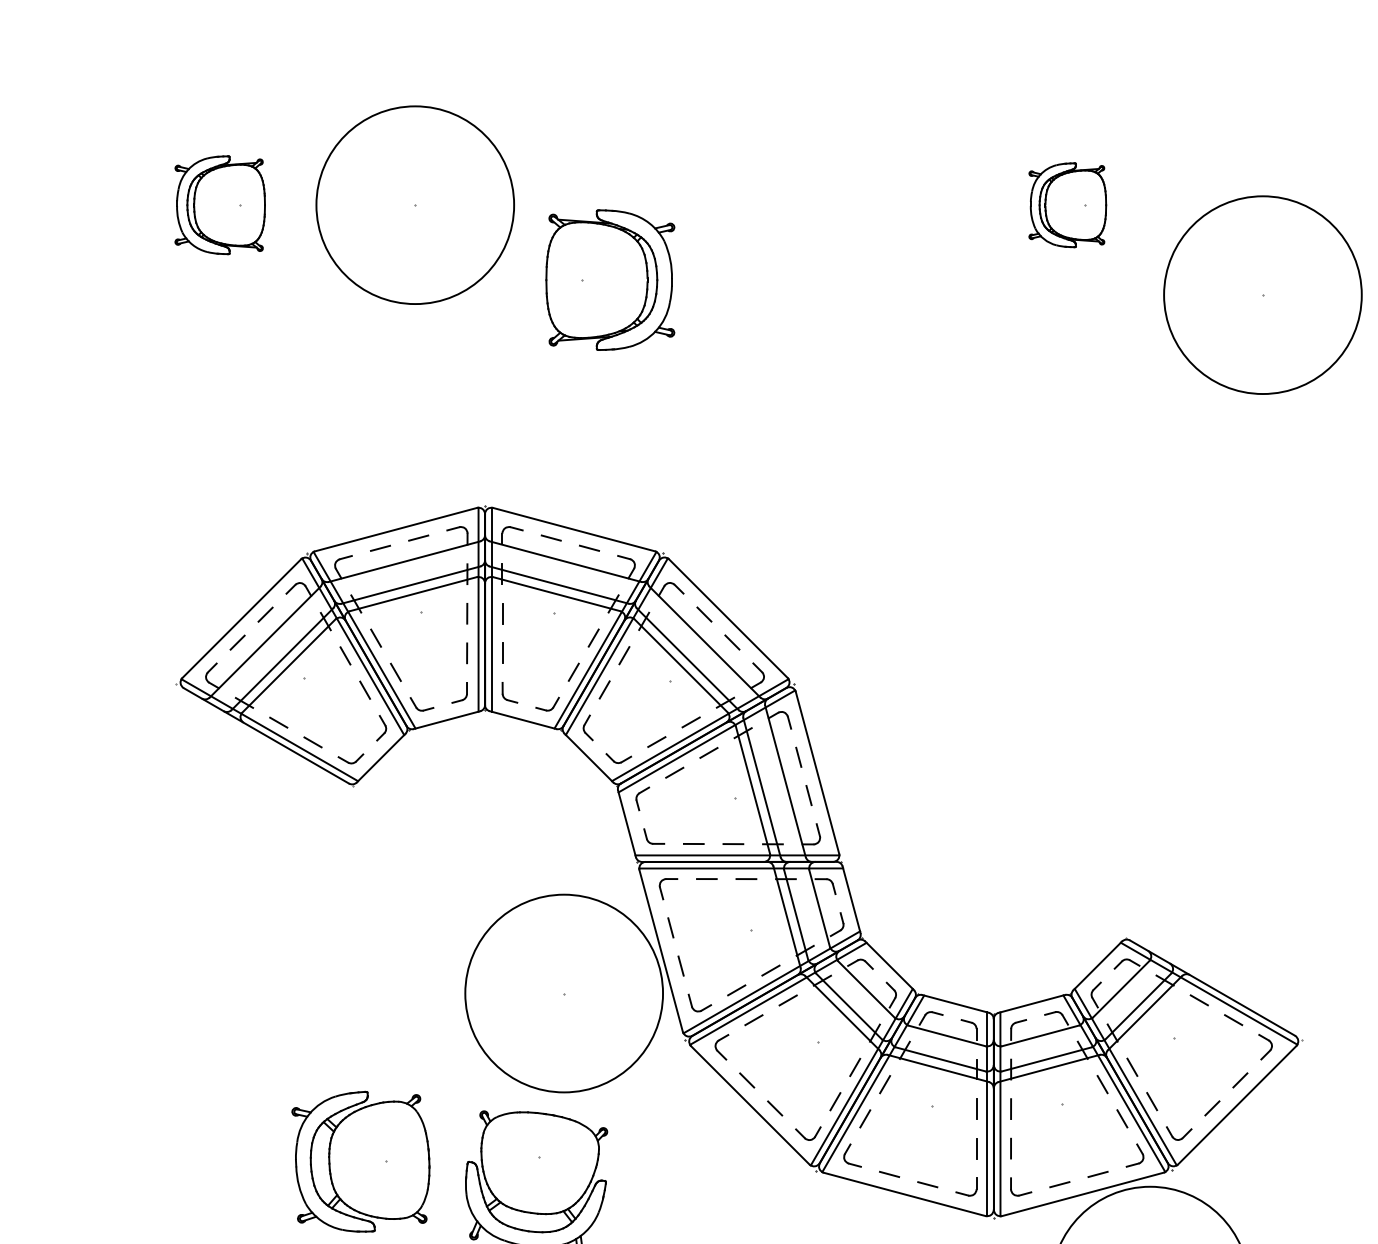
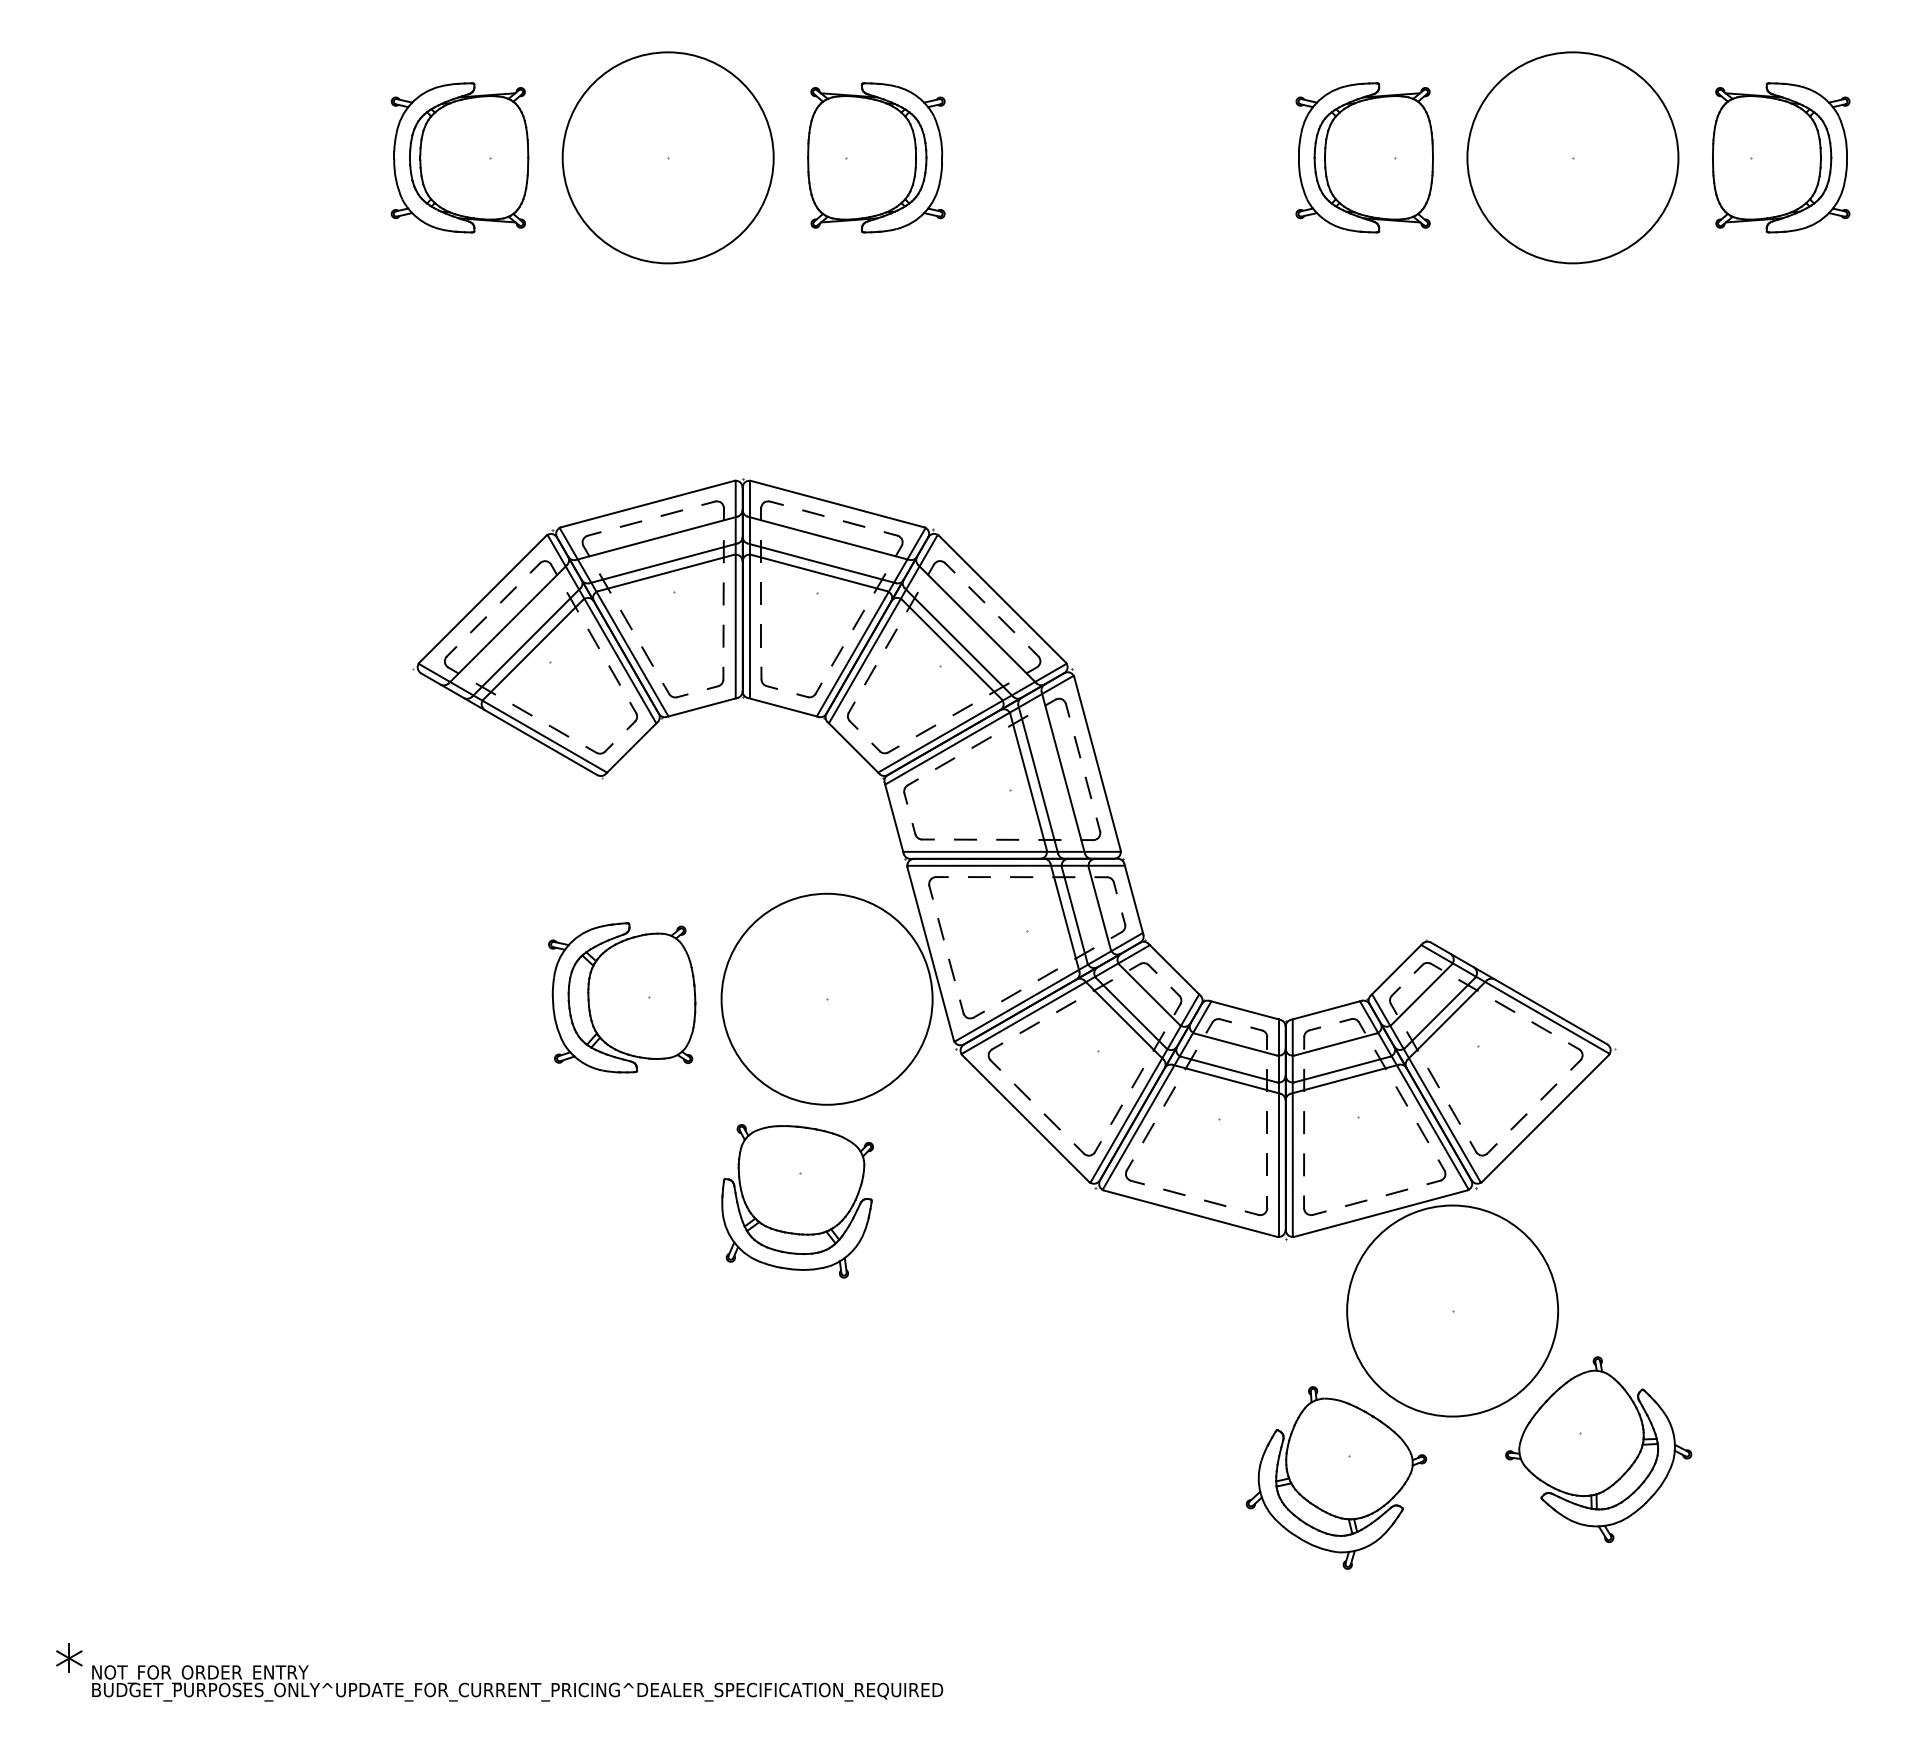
part: (219, 204) -> (459, 157), size x1.43
part: (1067, 204) -> (1364, 157), size x1.67
part: (610, 279) -> (876, 157), moved
part: (1262, 294) -> (1572, 157), moved
part: (361, 1161) -> (622, 997), moved

